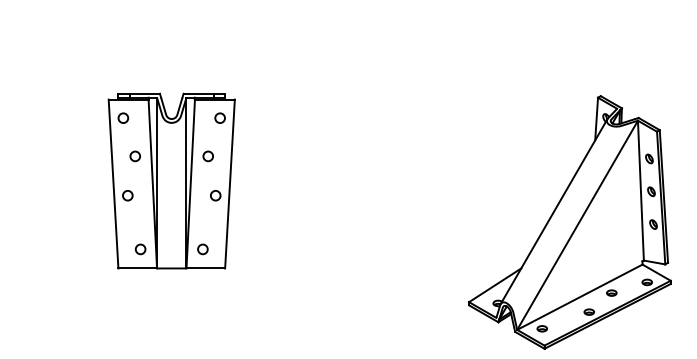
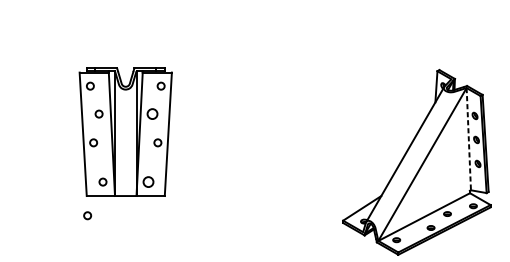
circle: (207, 156) -> (151, 114), size x1.4
line: (640, 190) -> (468, 139), solid -> dashed
circle: (202, 249) -> (148, 182), size x1.4
circle: (119, 295) -> (87, 215), added

